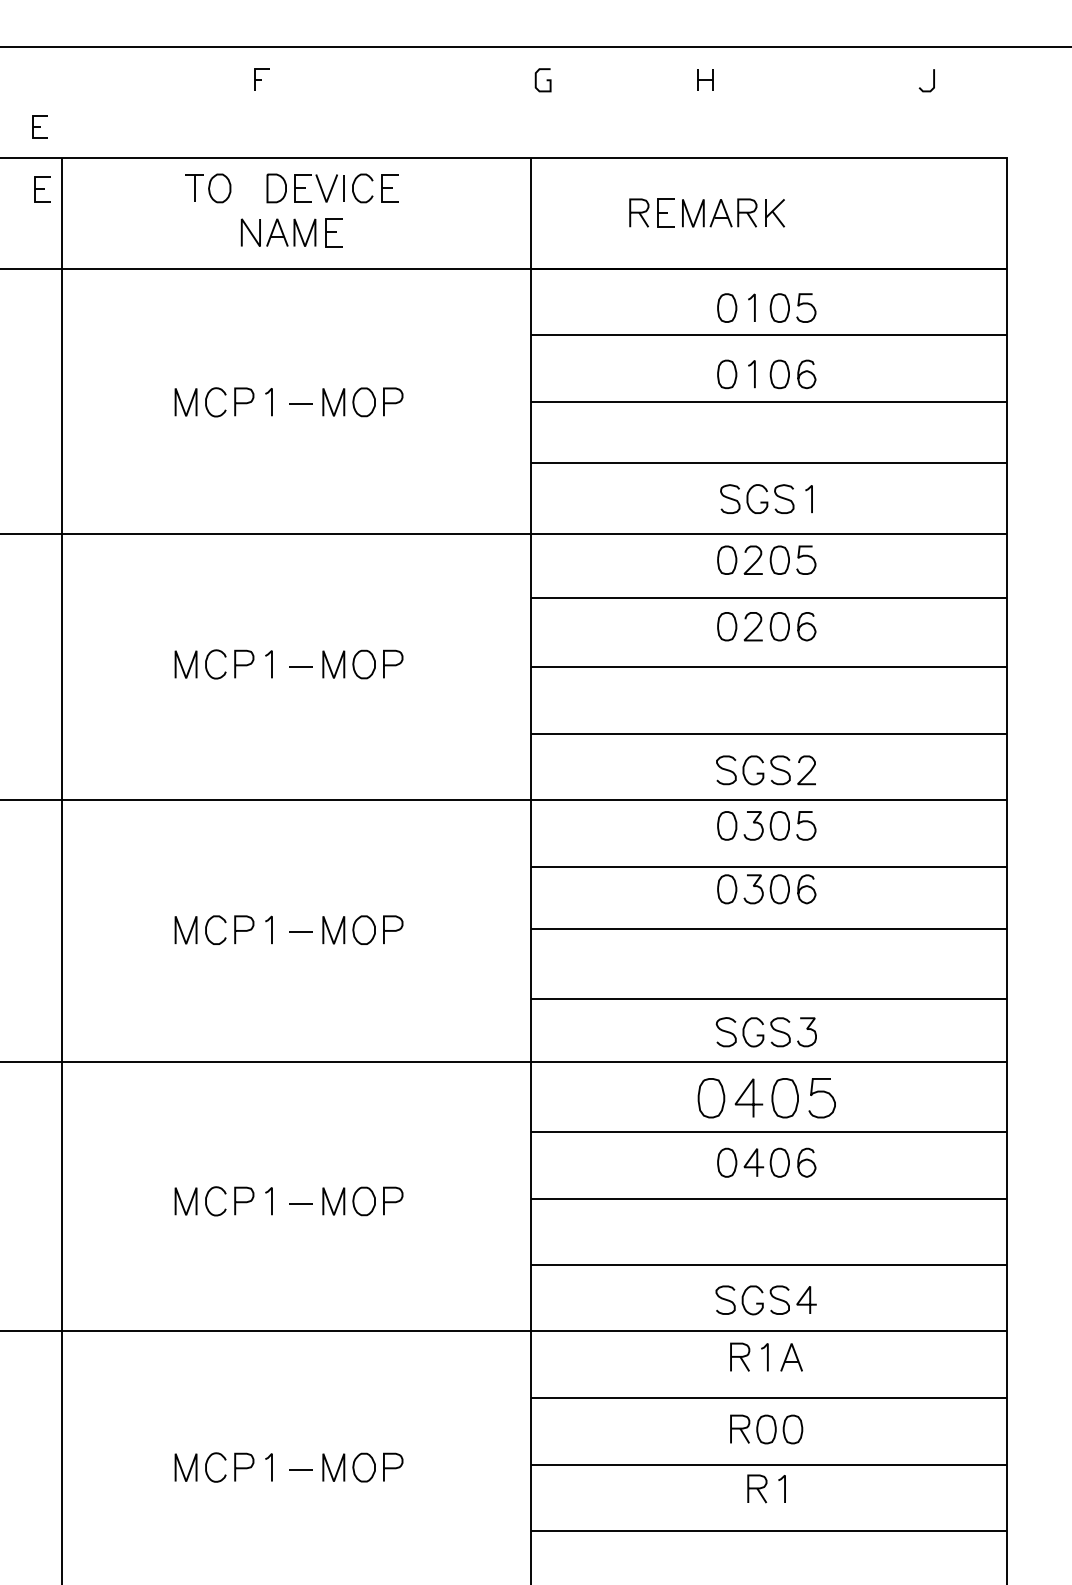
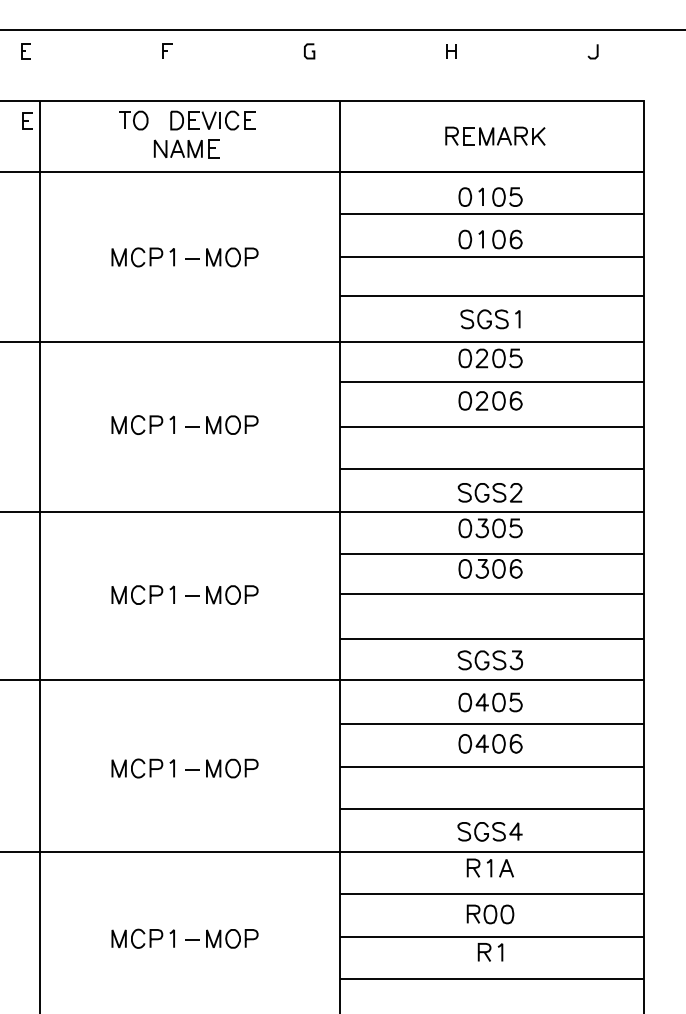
curve: (546, 80) -> (311, 51), moved
part: (39, 127) -> (25, 51), moved
part: (707, 211) -> (495, 135), moved
part: (766, 1098) -> (490, 702), size x0.71

